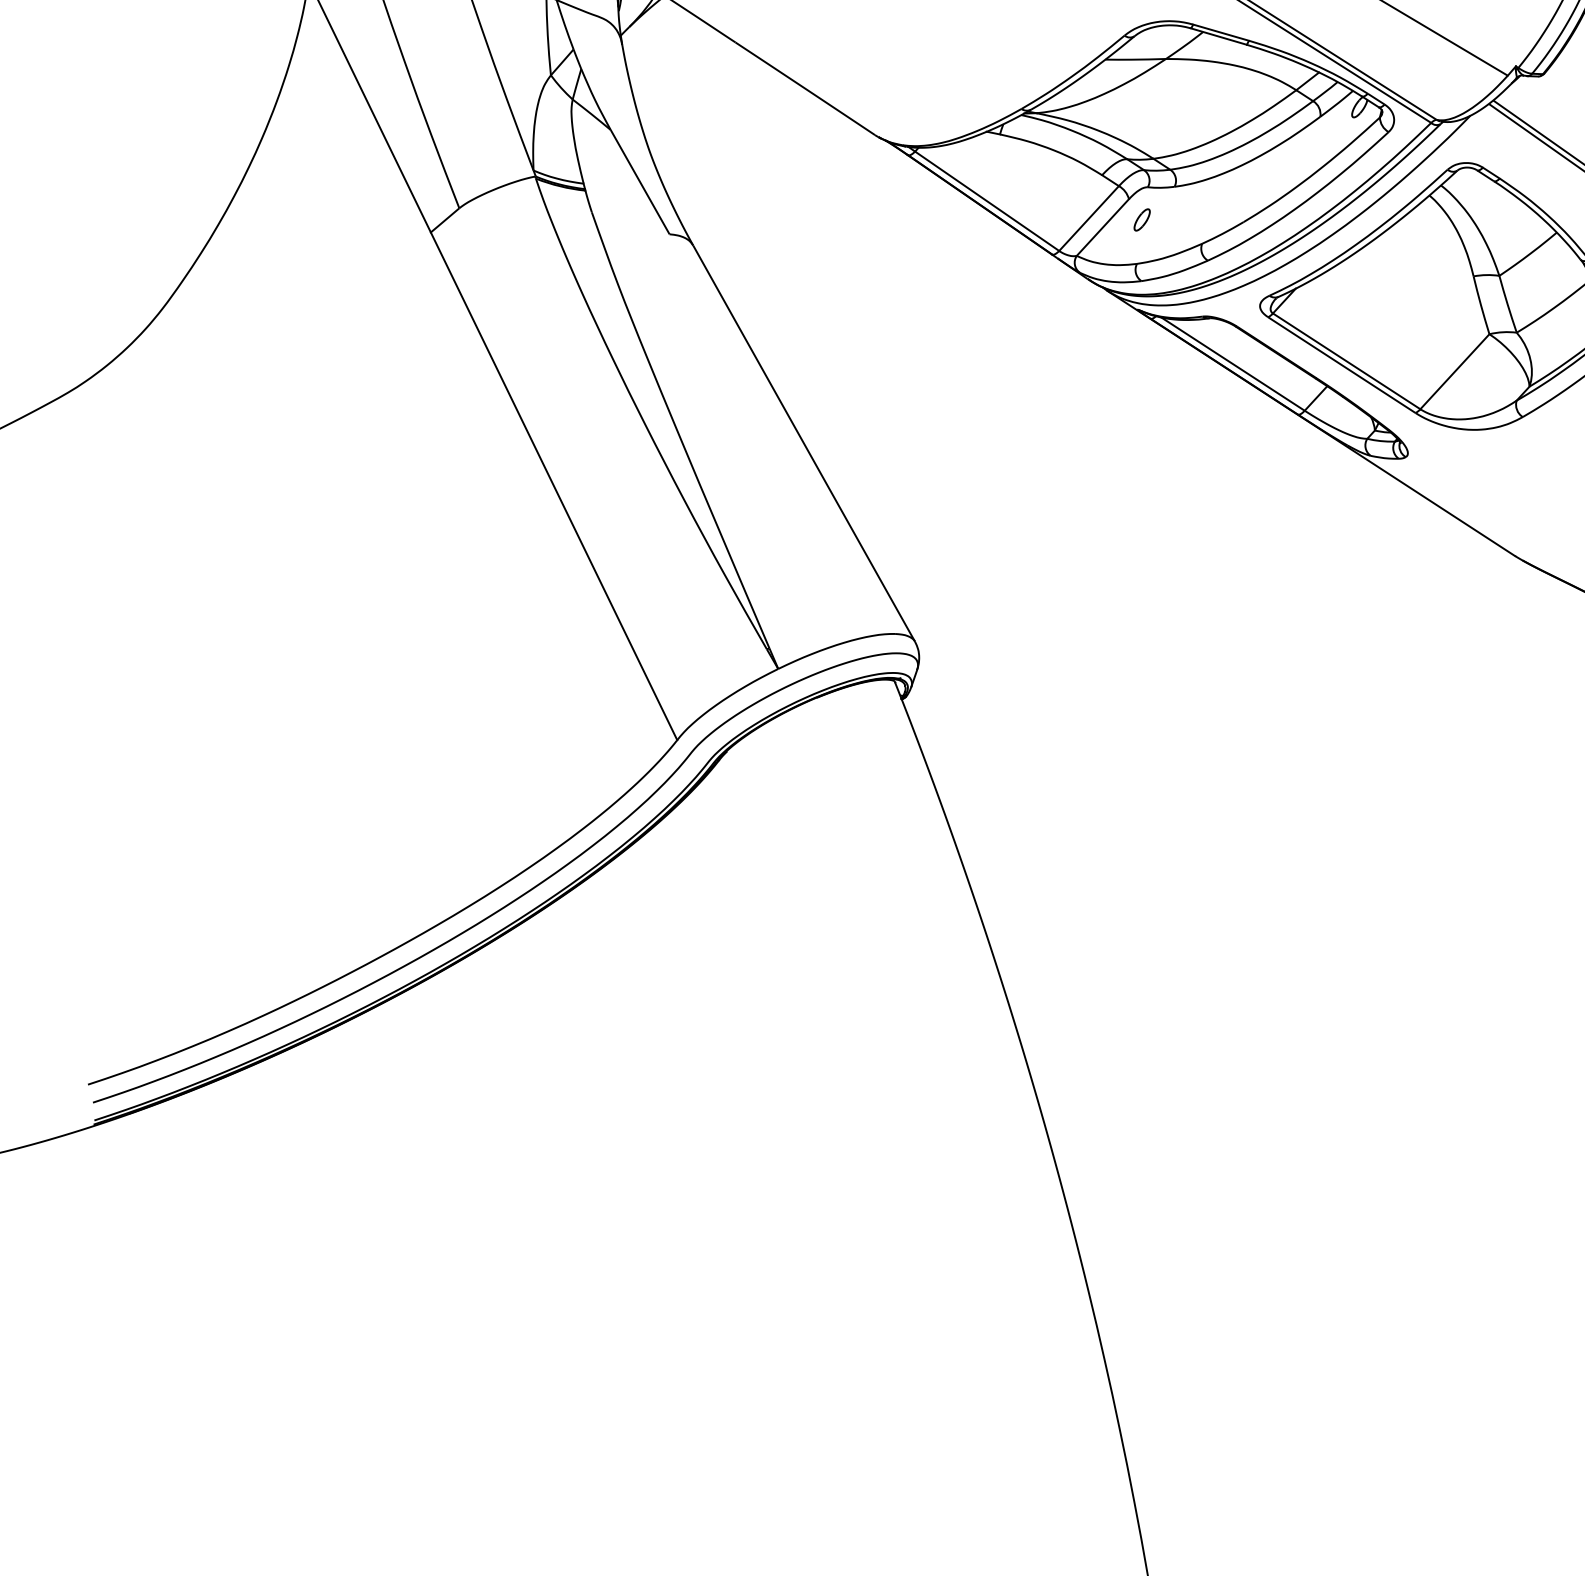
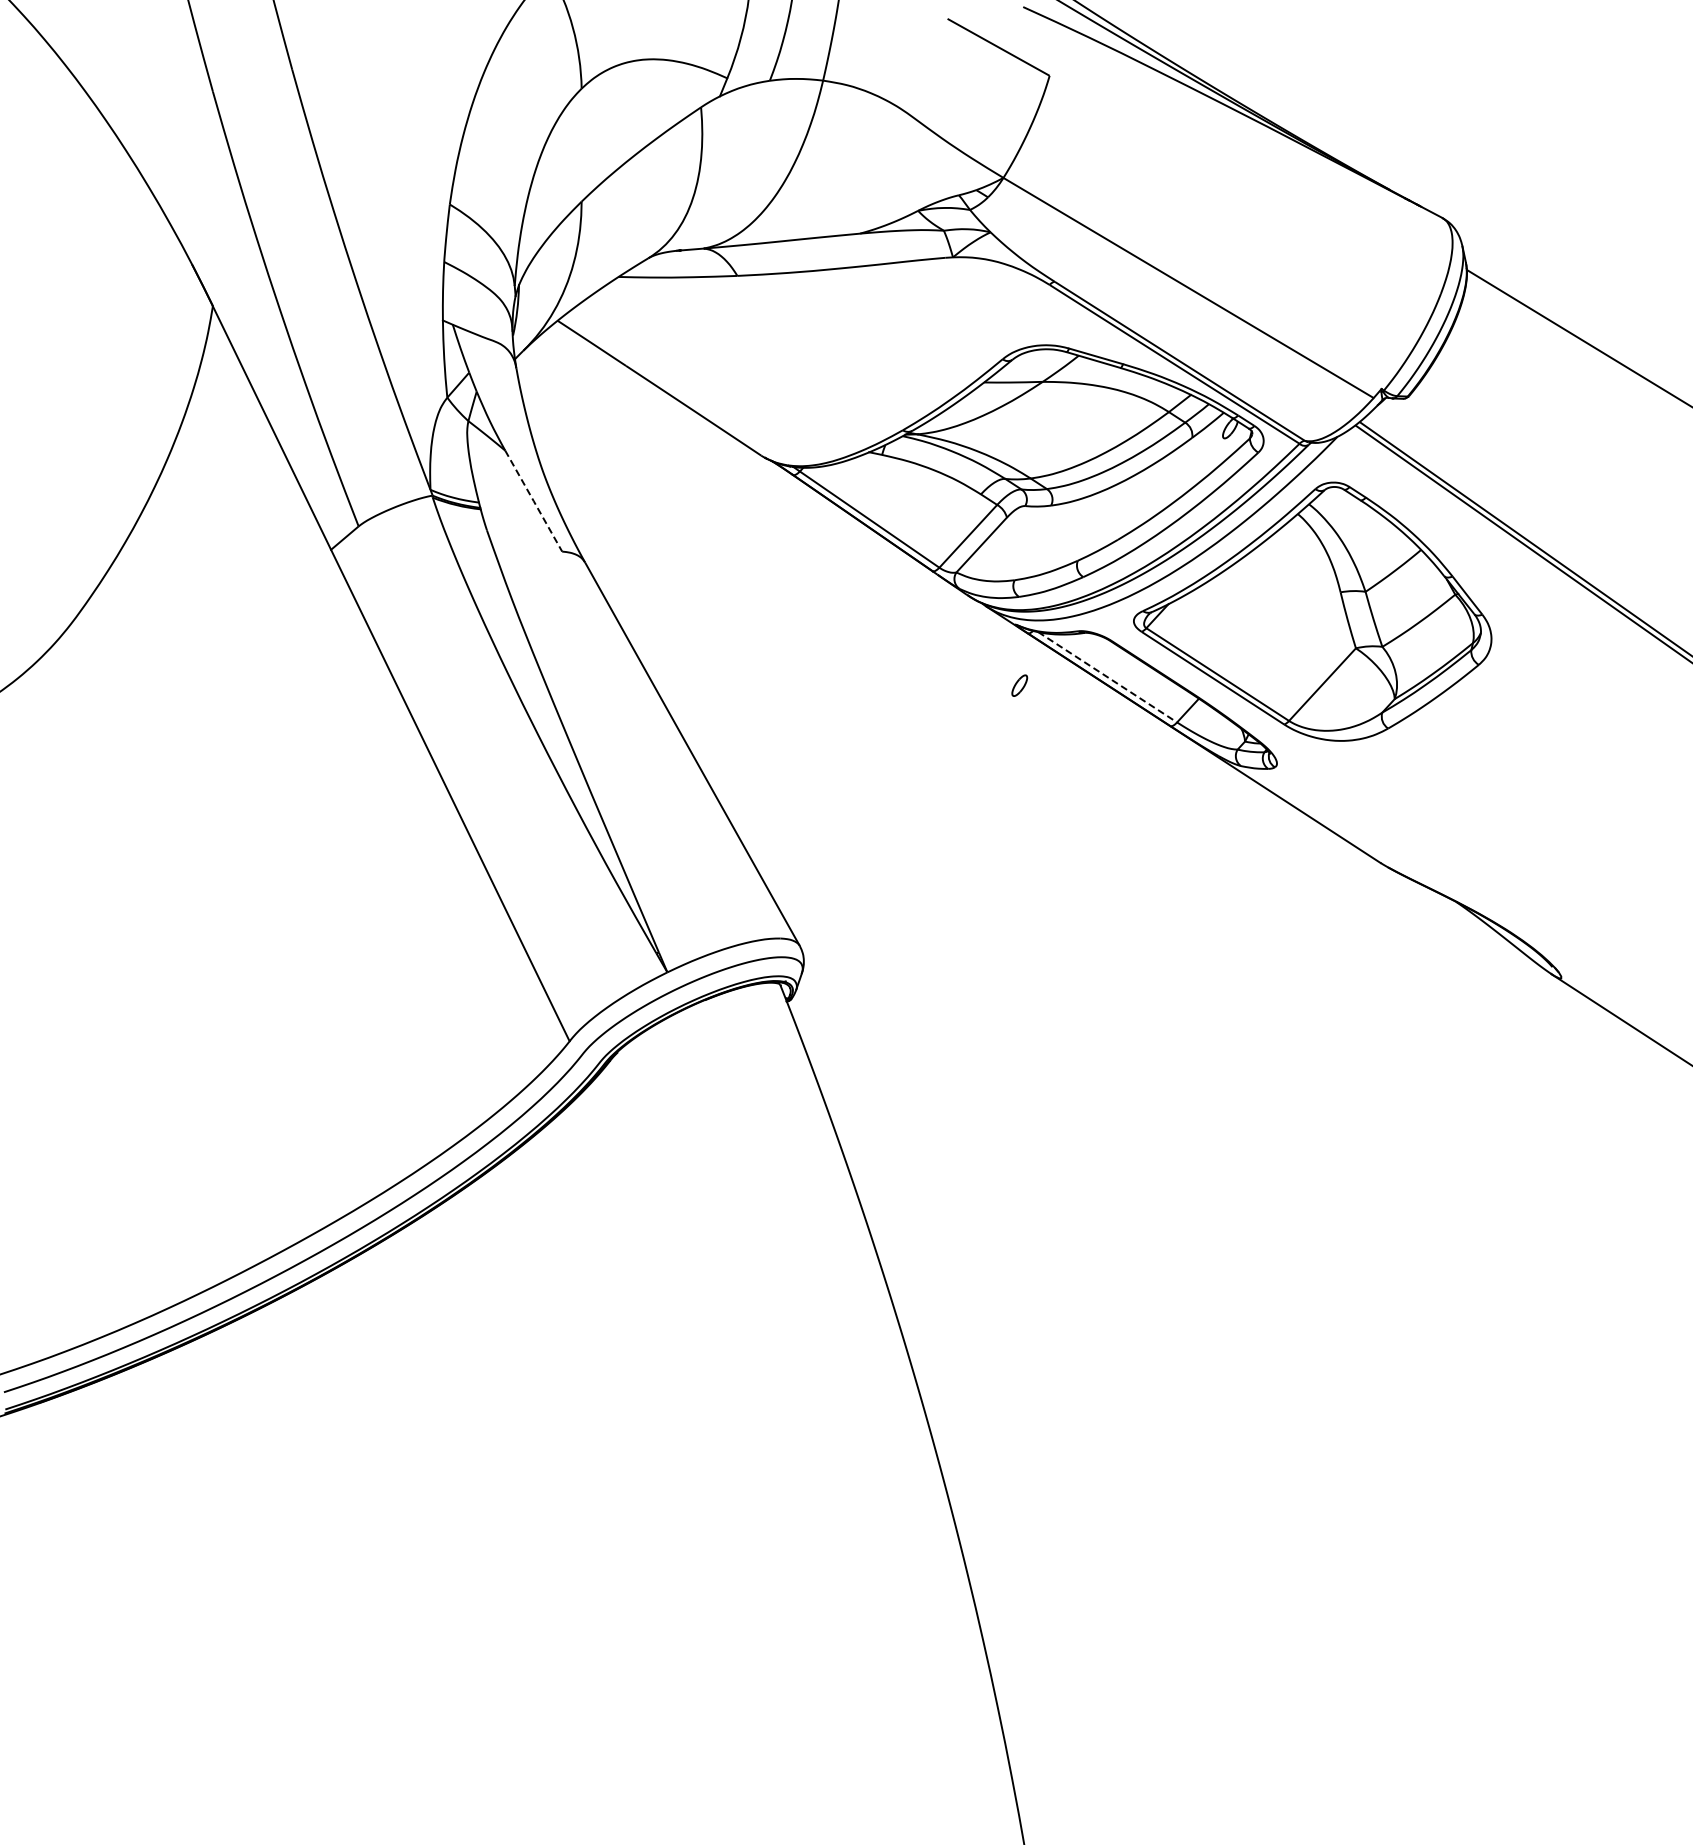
line: (639, 182) -> (533, 501), solid -> dashed
part: (1141, 219) -> (1019, 685), moved
line: (1232, 364) -> (1107, 677), solid -> dashed

